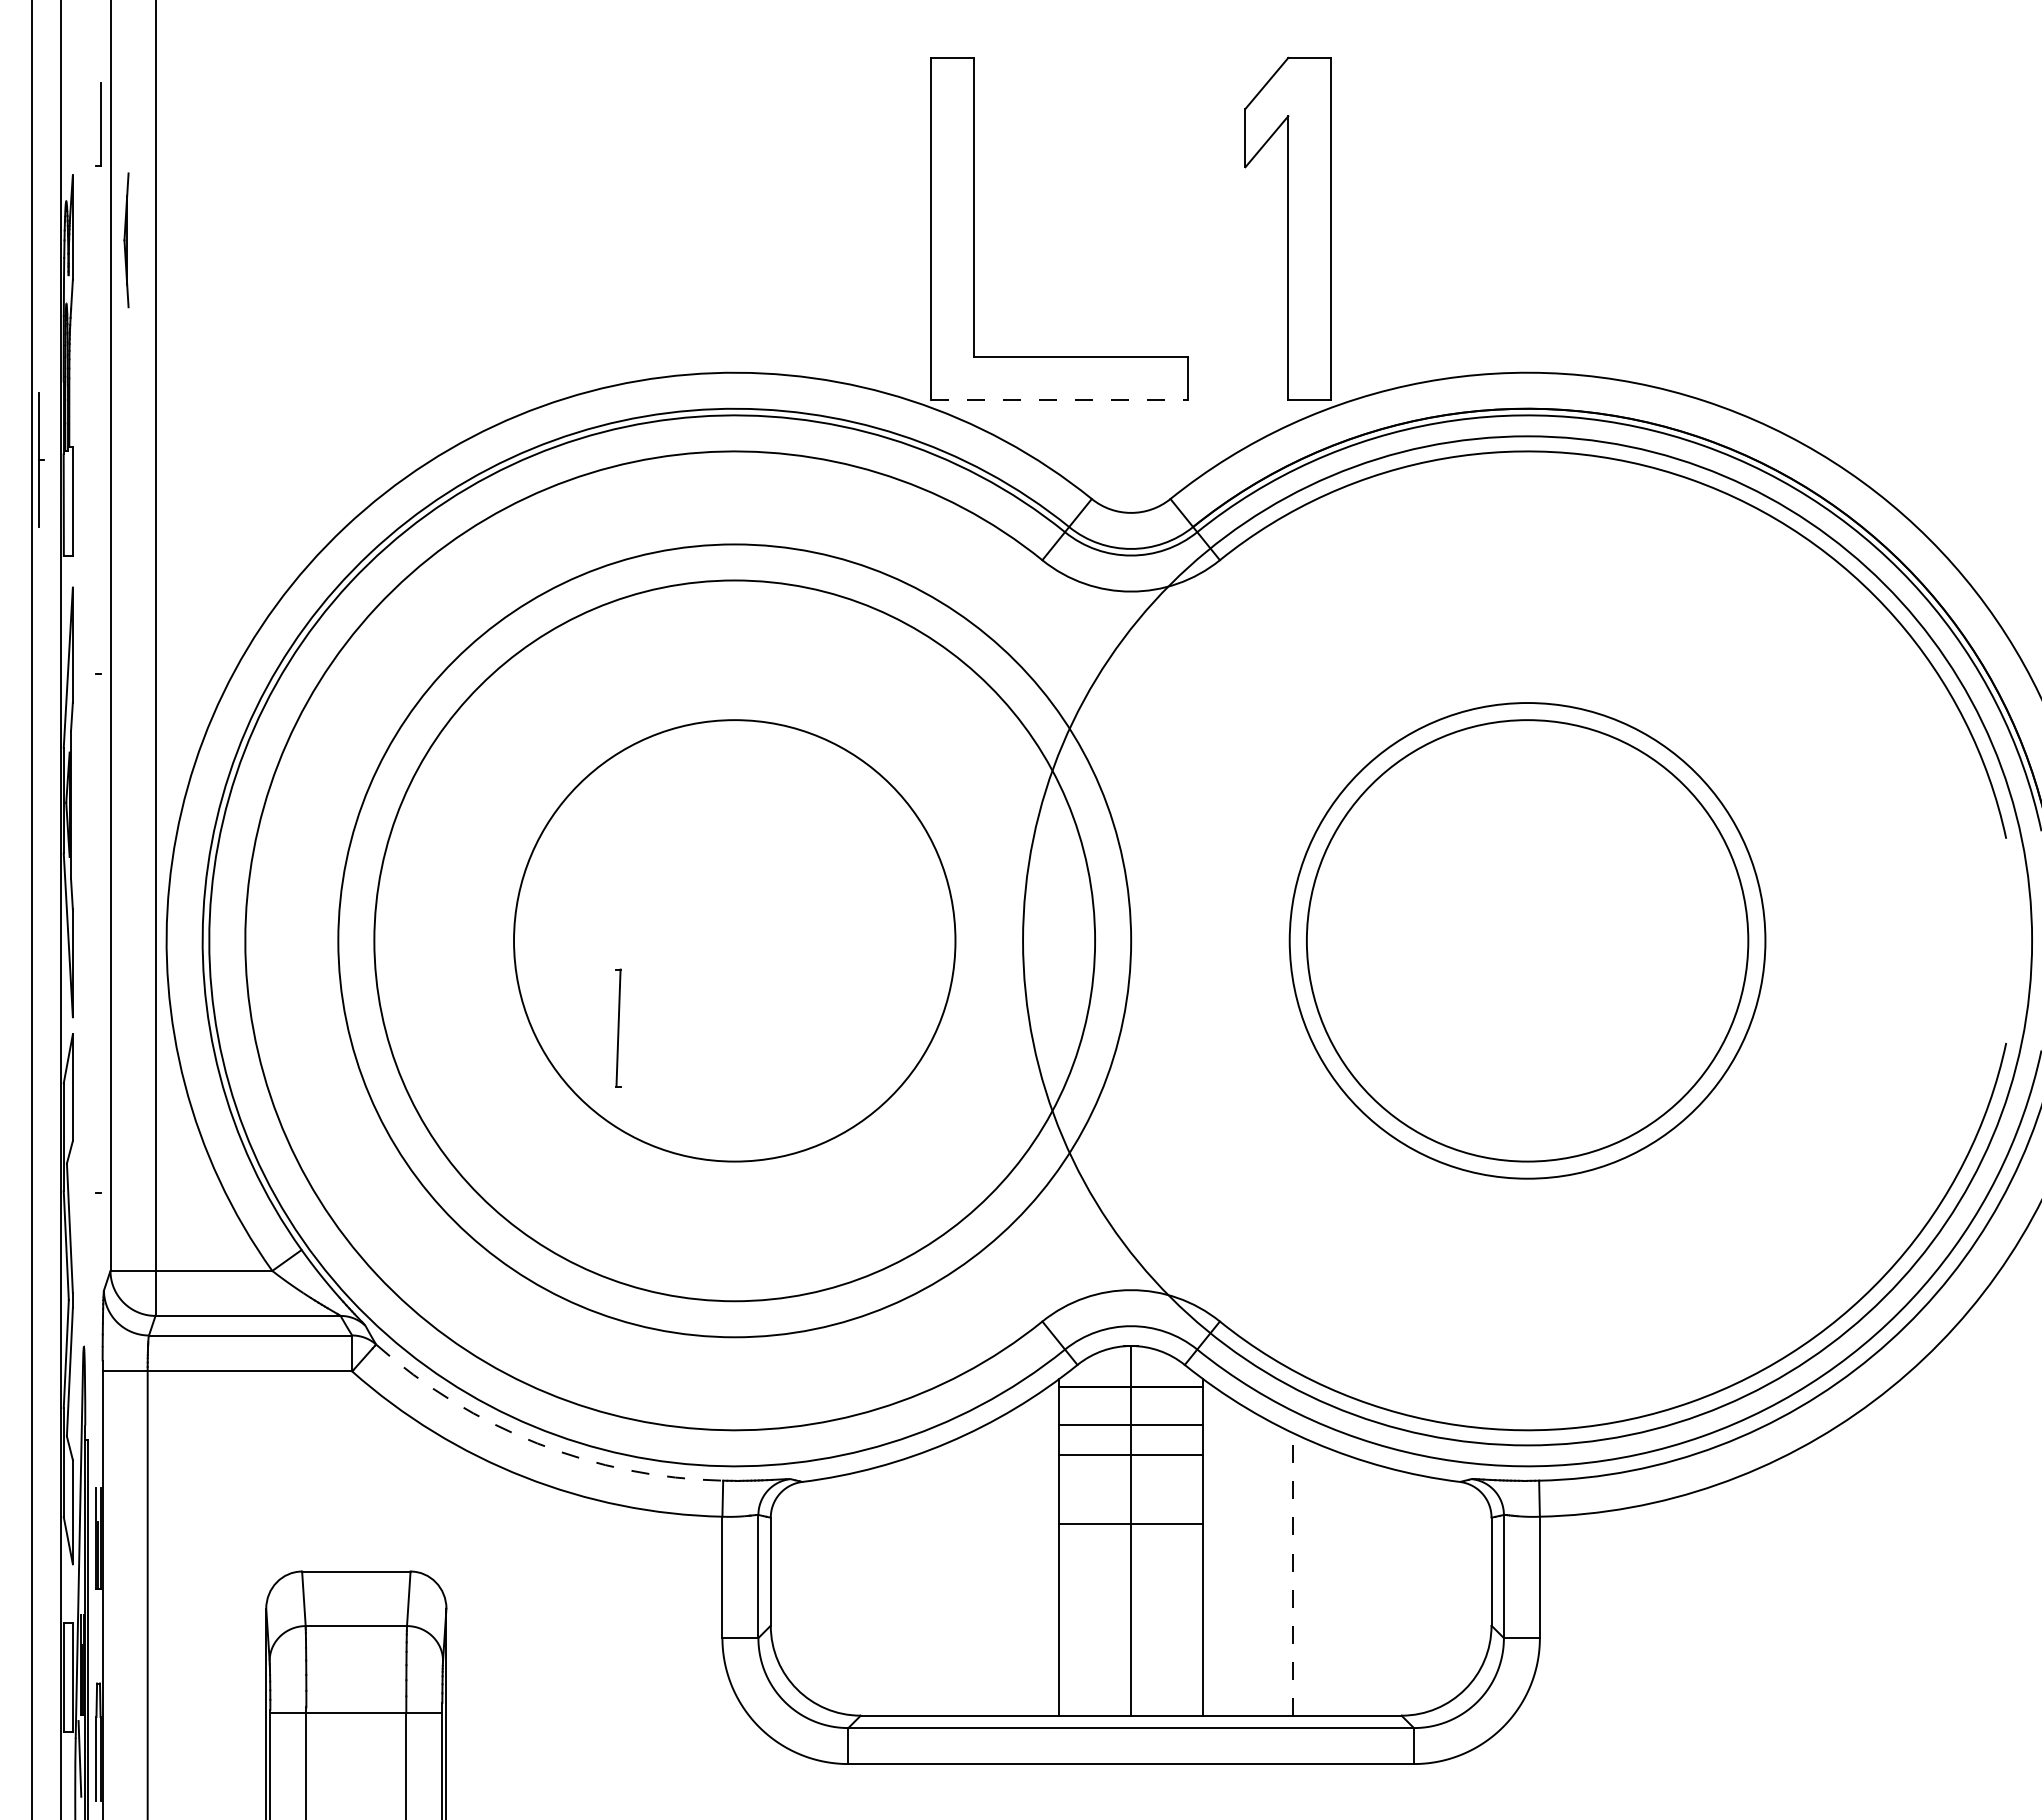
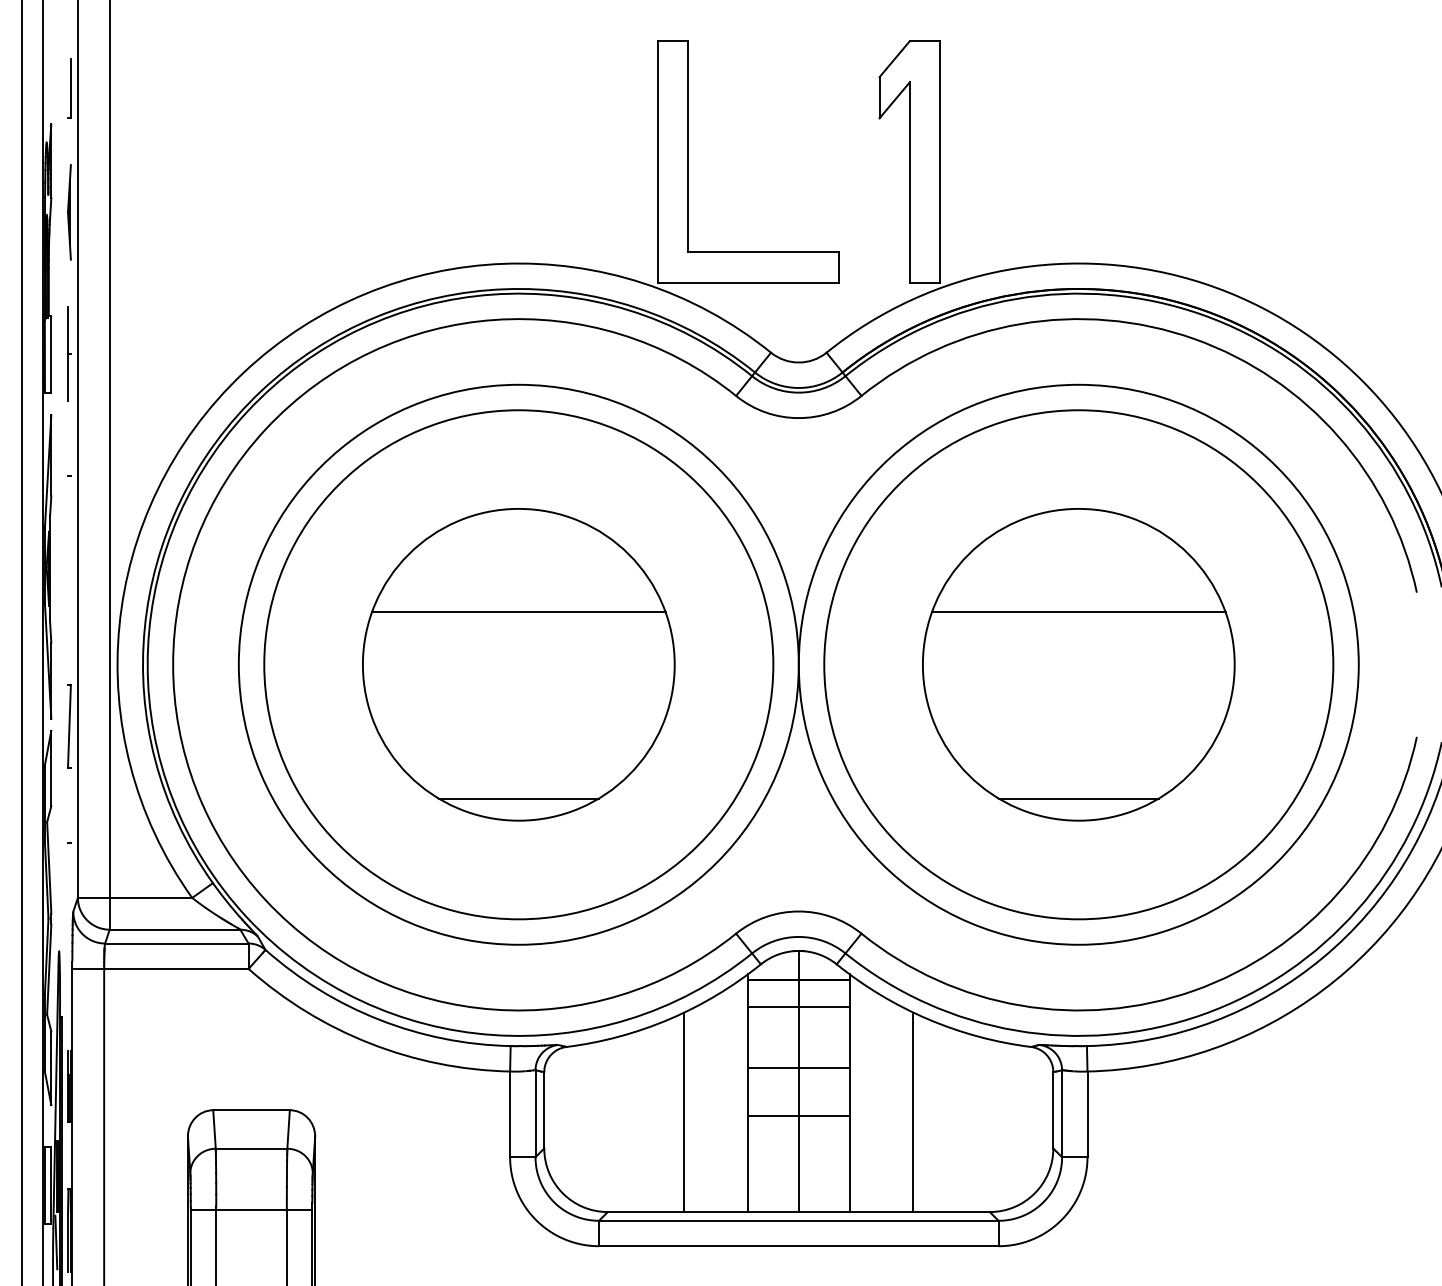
part: (126, 240) -> (69, 212), moved
line: (1059, 400) -> (748, 283), dashed -> solid
part: (41, 459) -> (69, 353), moved
line: (734, 866) -> (518, 612), added
line: (1527, 866) -> (1078, 612), added
circle: (1527, 940) -> (1078, 664), size x0.71
circle: (1527, 940) -> (1078, 664), size x1.67
part: (618, 1027) -> (69, 725), moved
line: (734, 1130) -> (518, 798), added
line: (1527, 1130) -> (1078, 798), added
arc: (537, 1443) -> (379, 1019), dashed -> solid
line: (1131, 1454) -> (799, 1067), moved
line: (1131, 1524) -> (799, 1116), moved
line: (1293, 1573) -> (913, 1111), dashed -> solid
line: (969, 1574) -> (684, 1112), added

